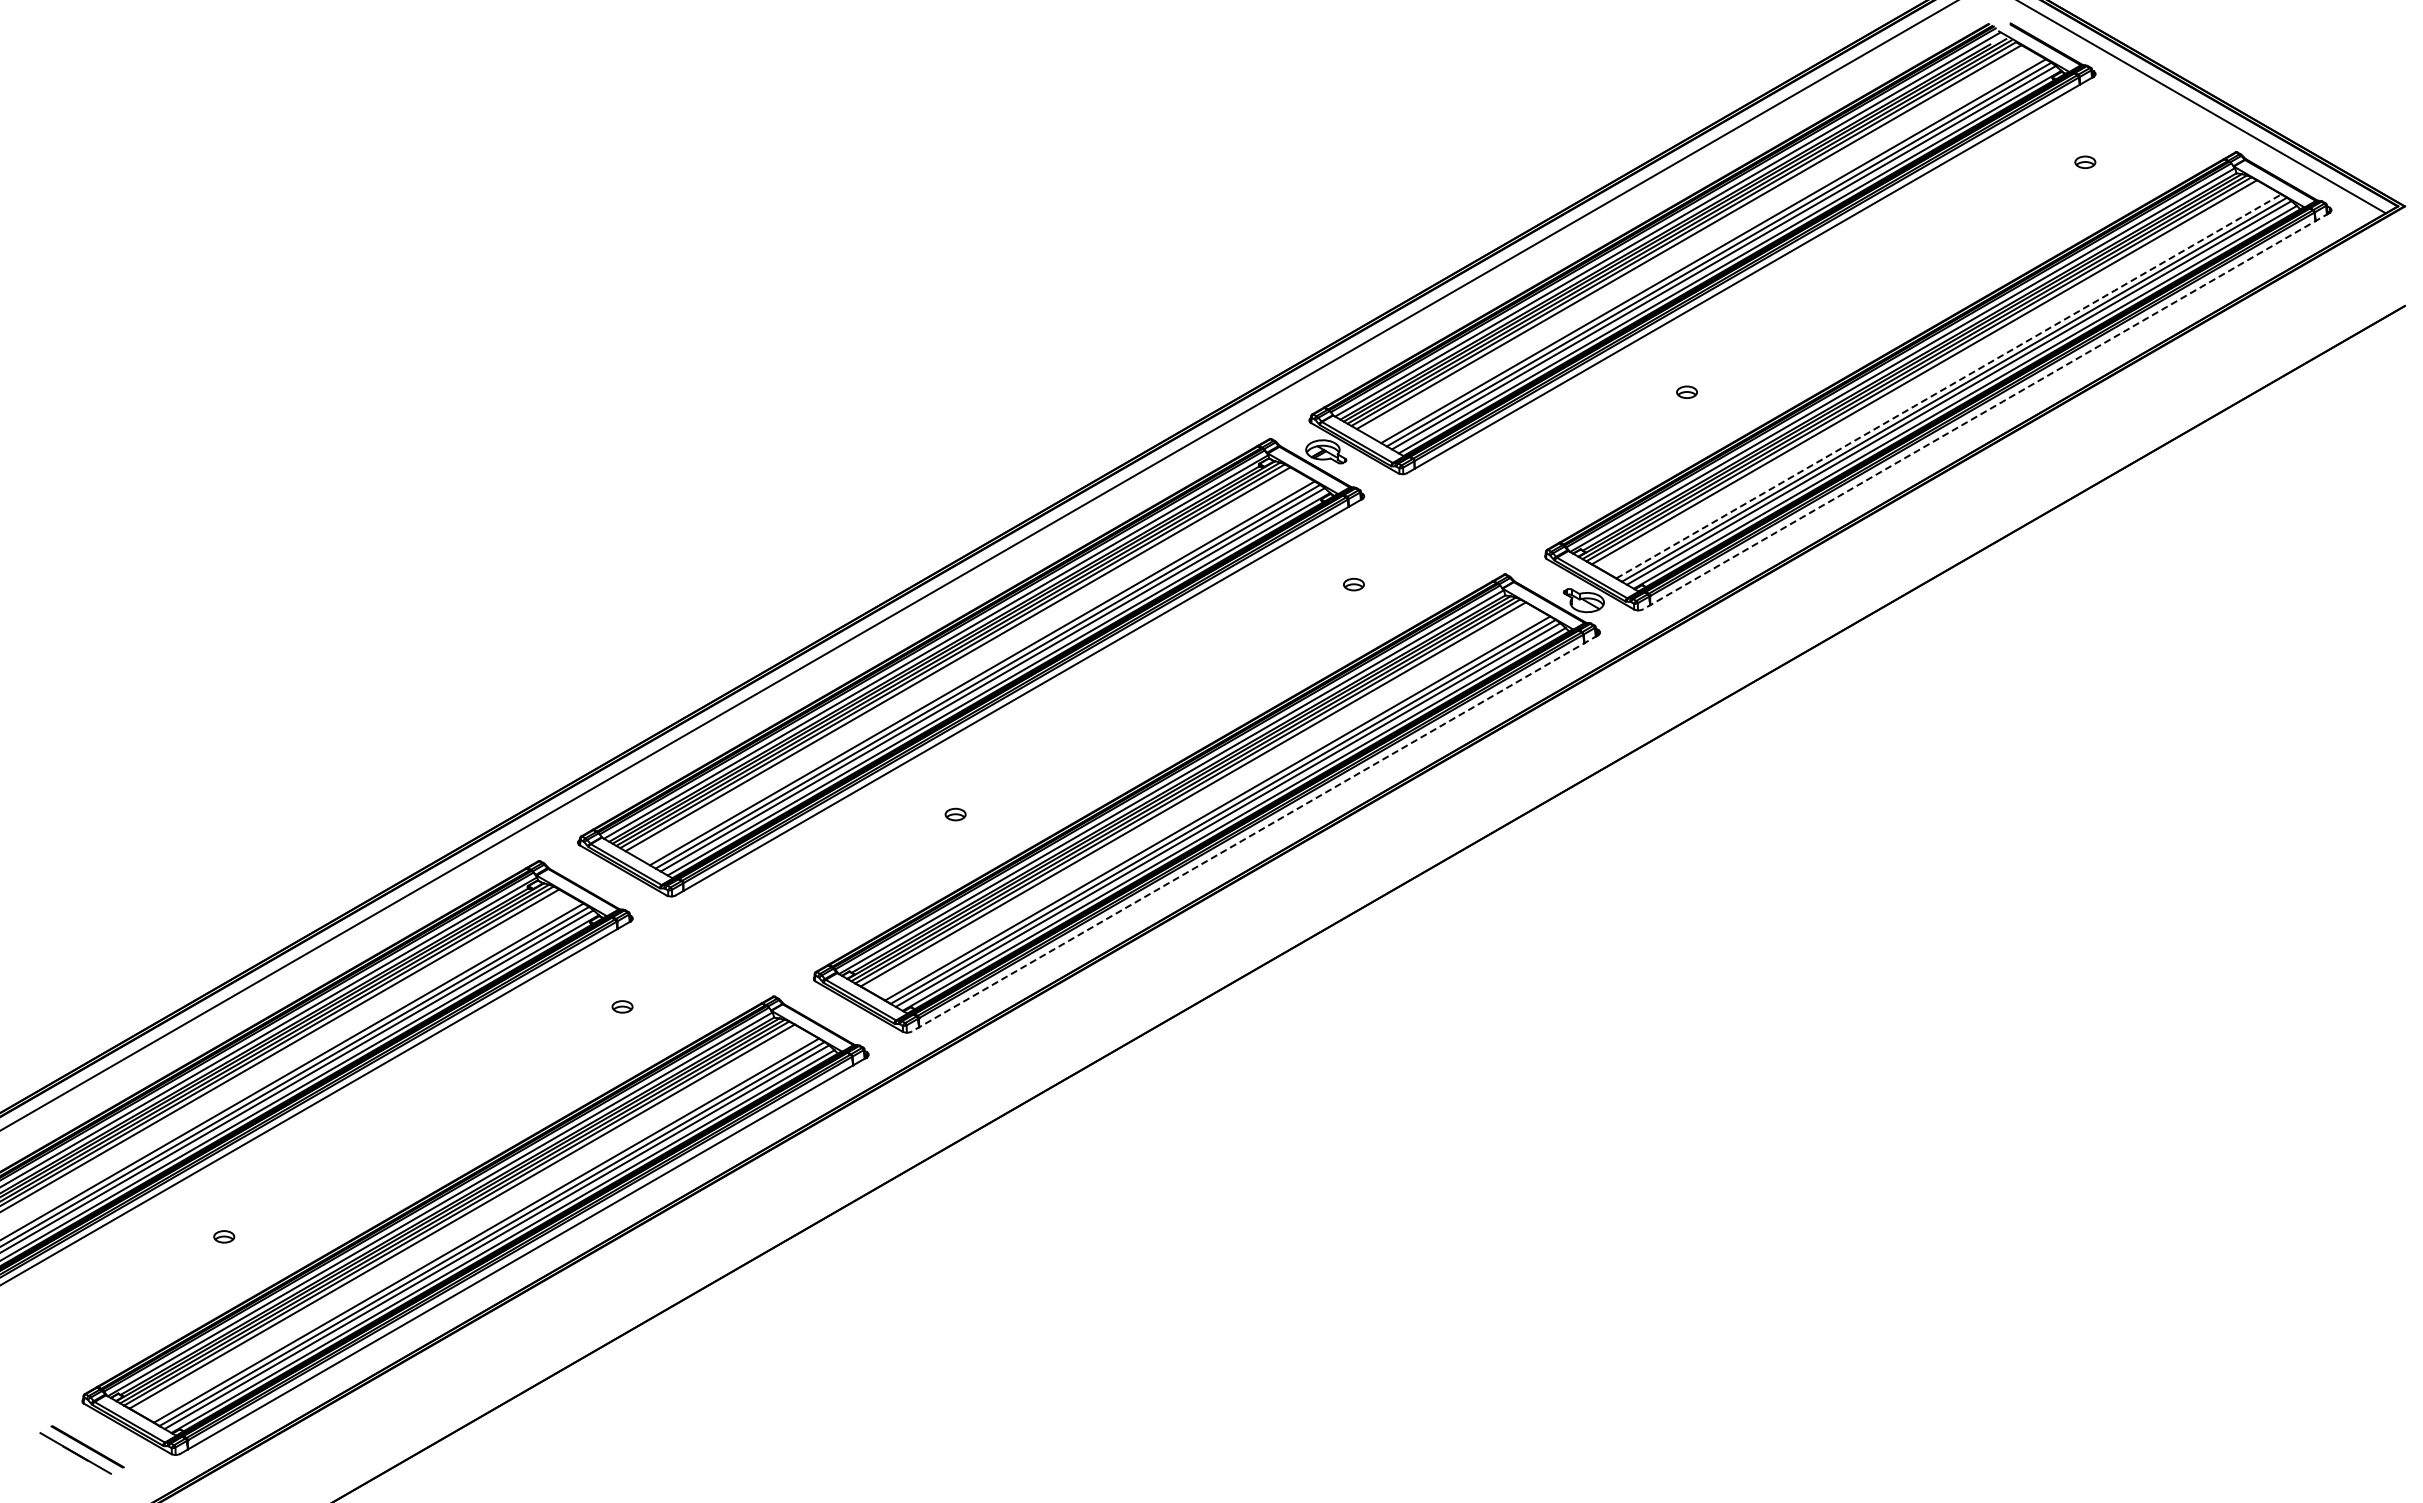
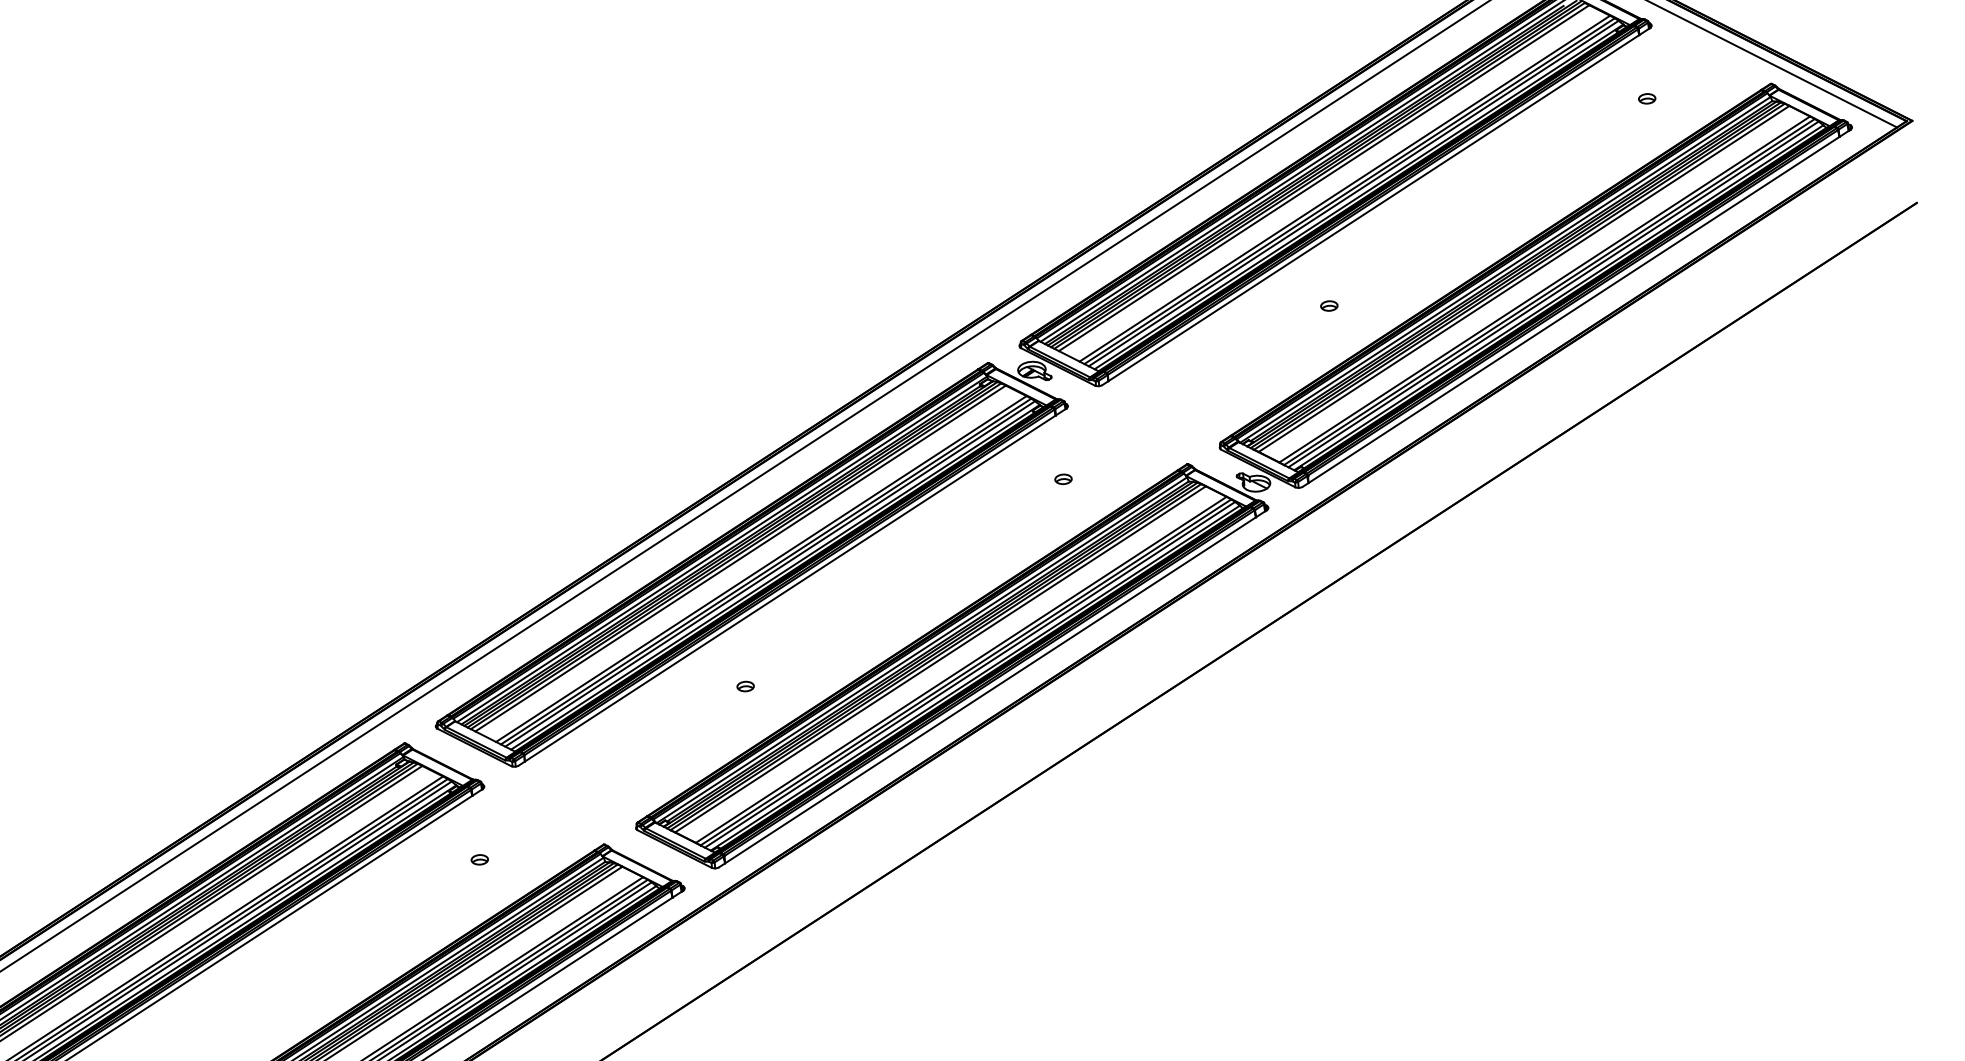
line: (1948, 386) -> (1544, 289), dashed -> solid
line: (1985, 411) -> (1576, 308), dashed -> solid
line: (1254, 833) -> (992, 688), dashed -> solid

